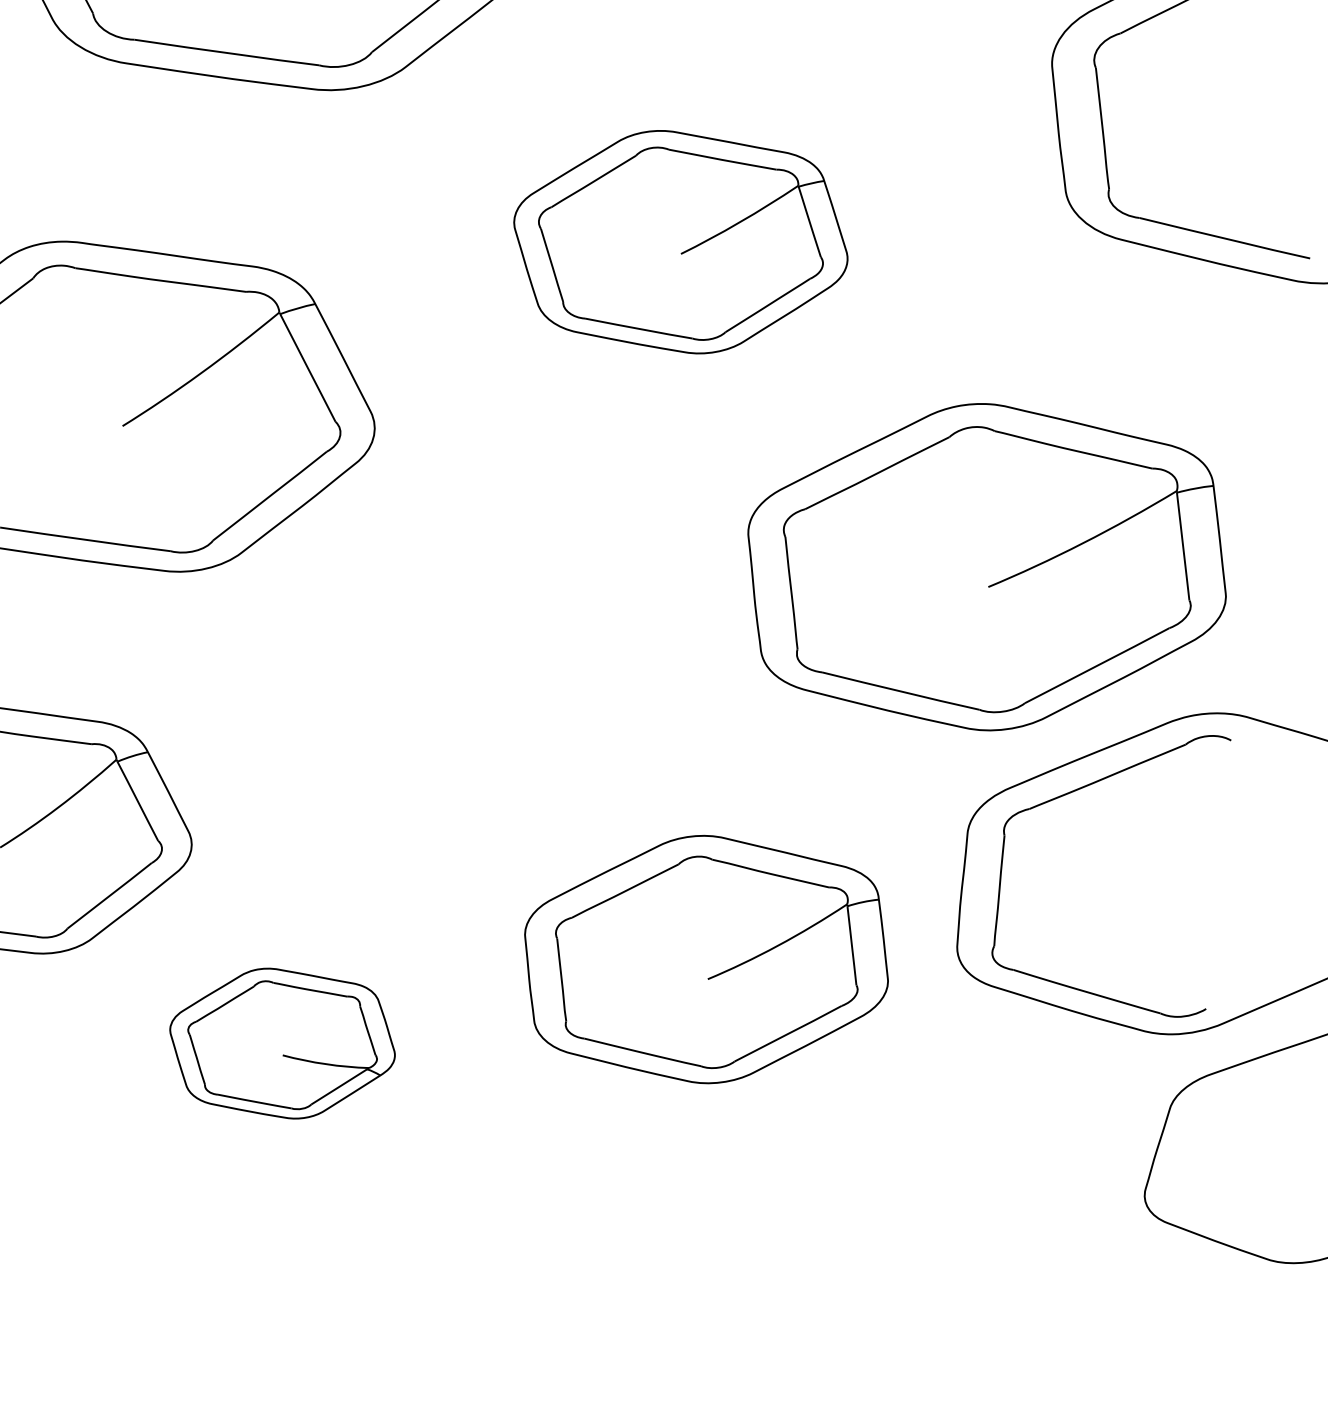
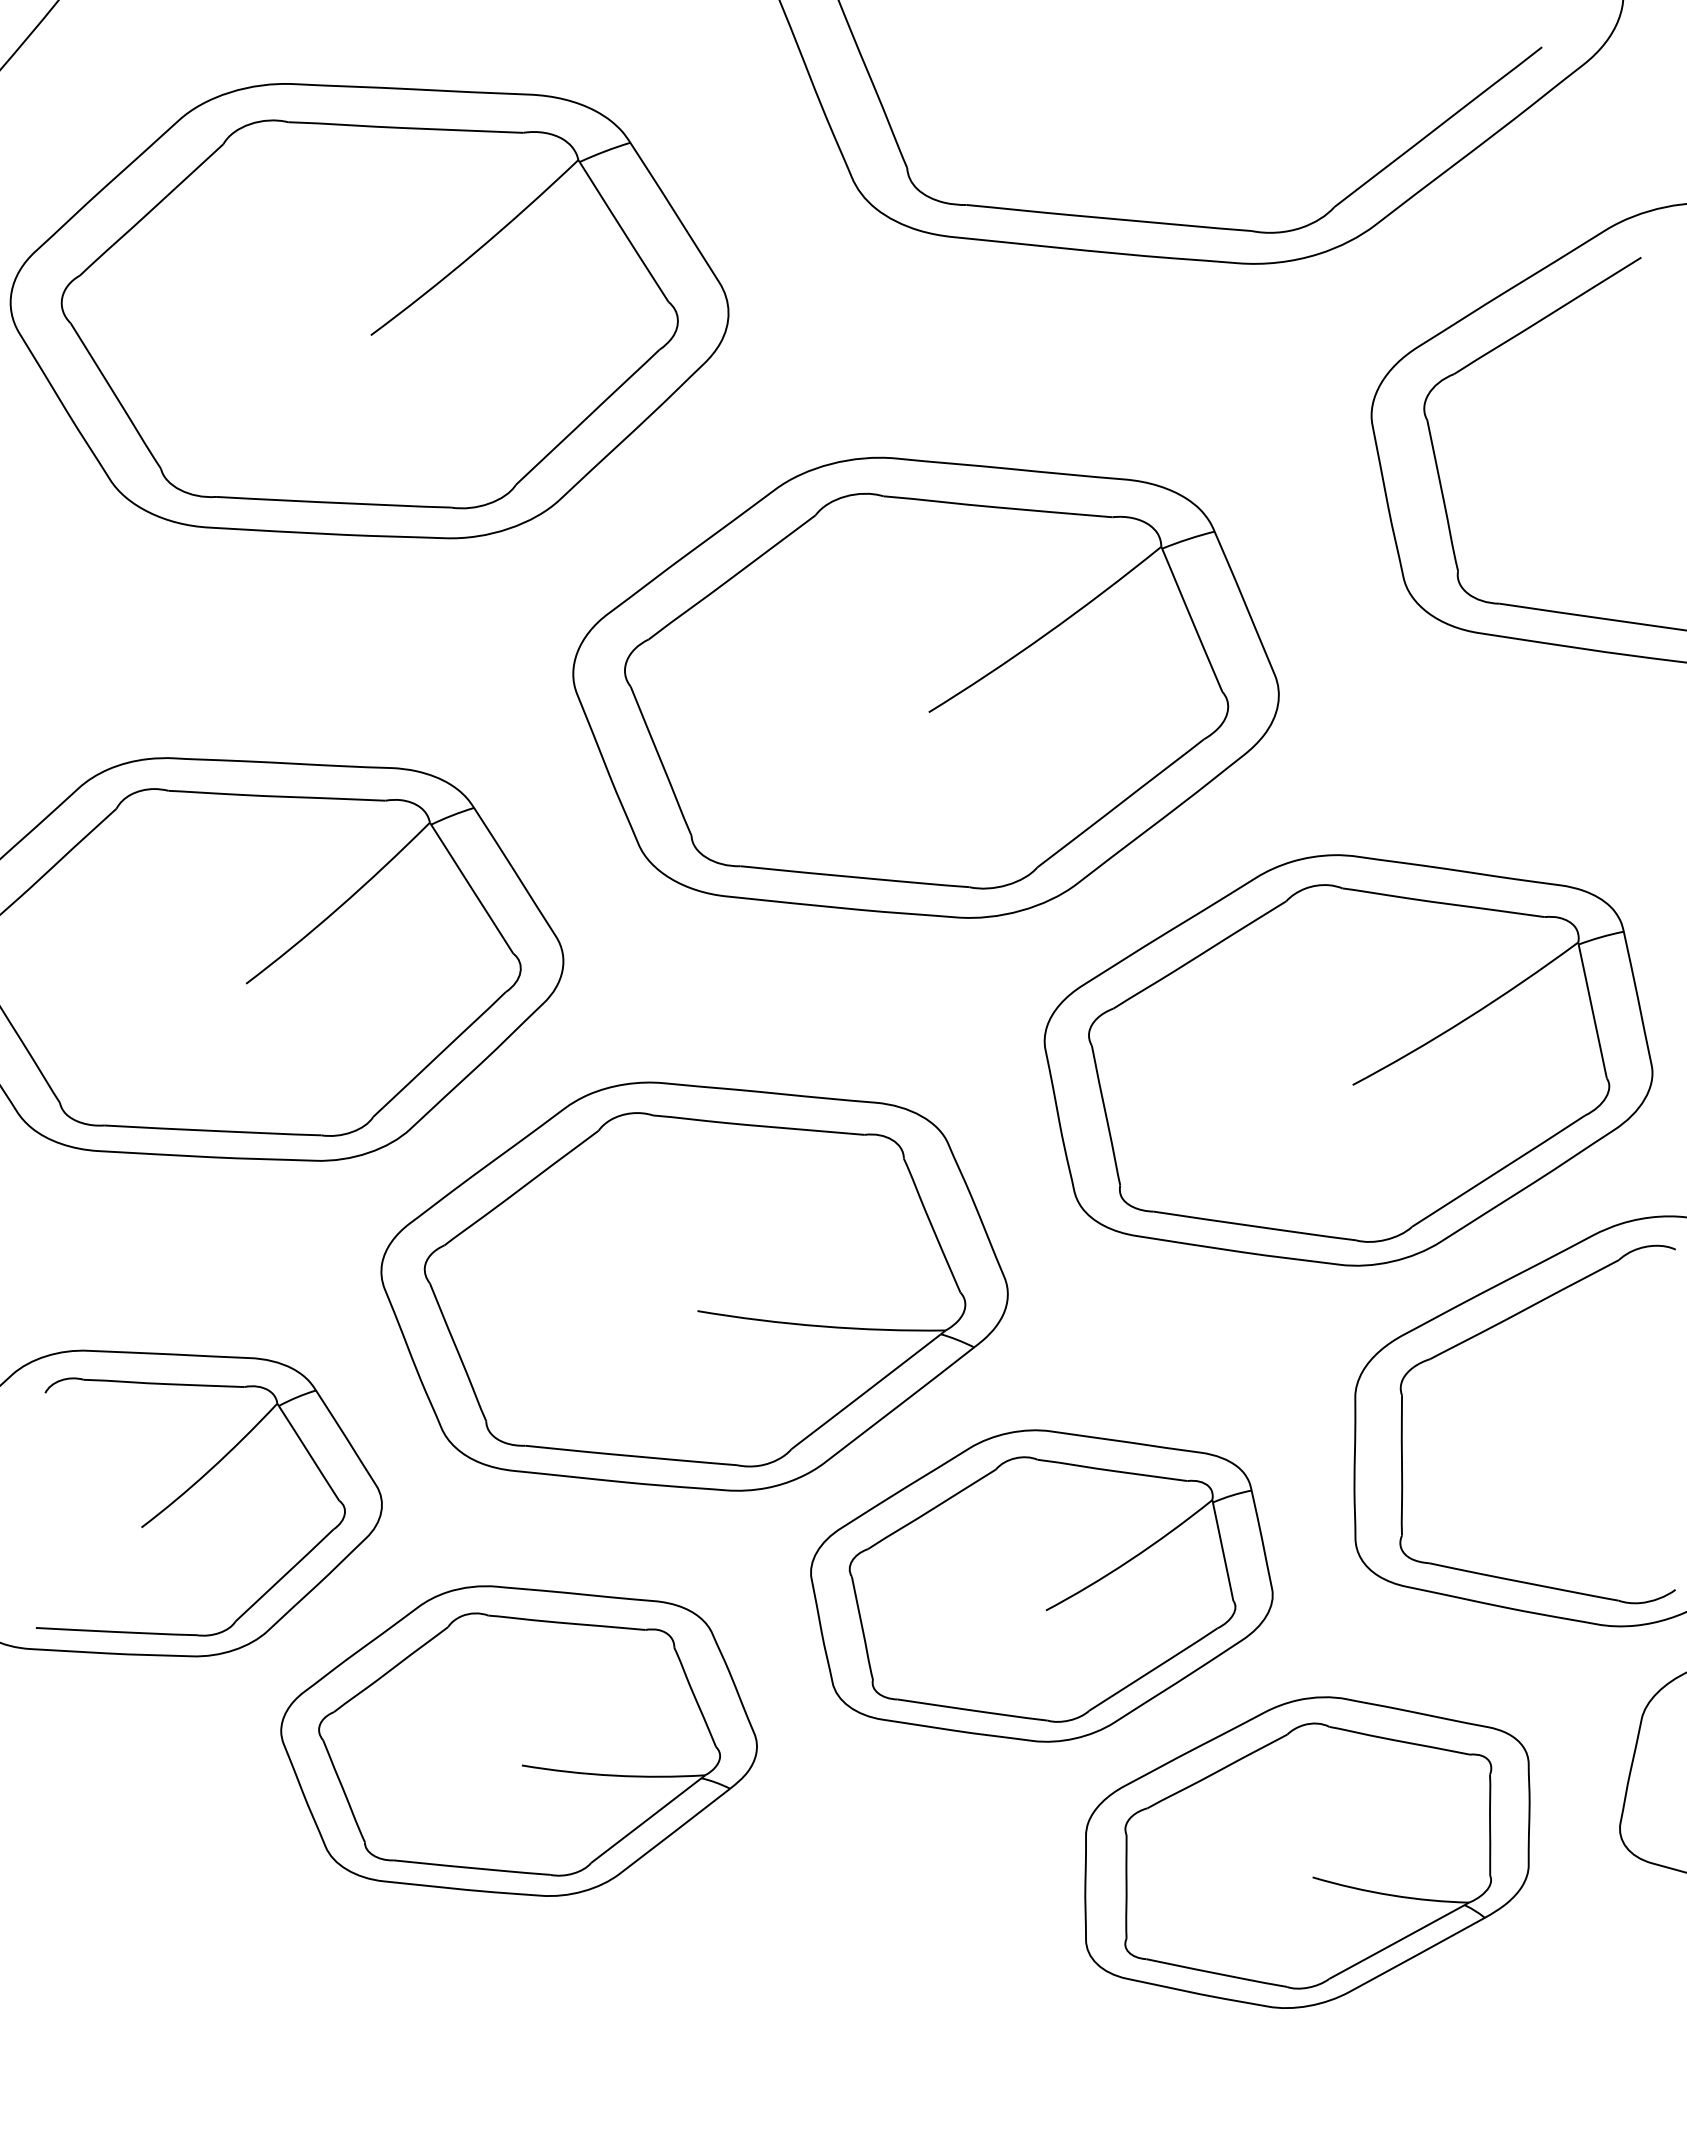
part: (680, 242) -> (925, 687), size x1.67
part: (454, 697) -> (694, 1286), added
part: (282, 1043) -> (518, 1740), size x1.67
part: (896, 1189) -> (1307, 1852), added

